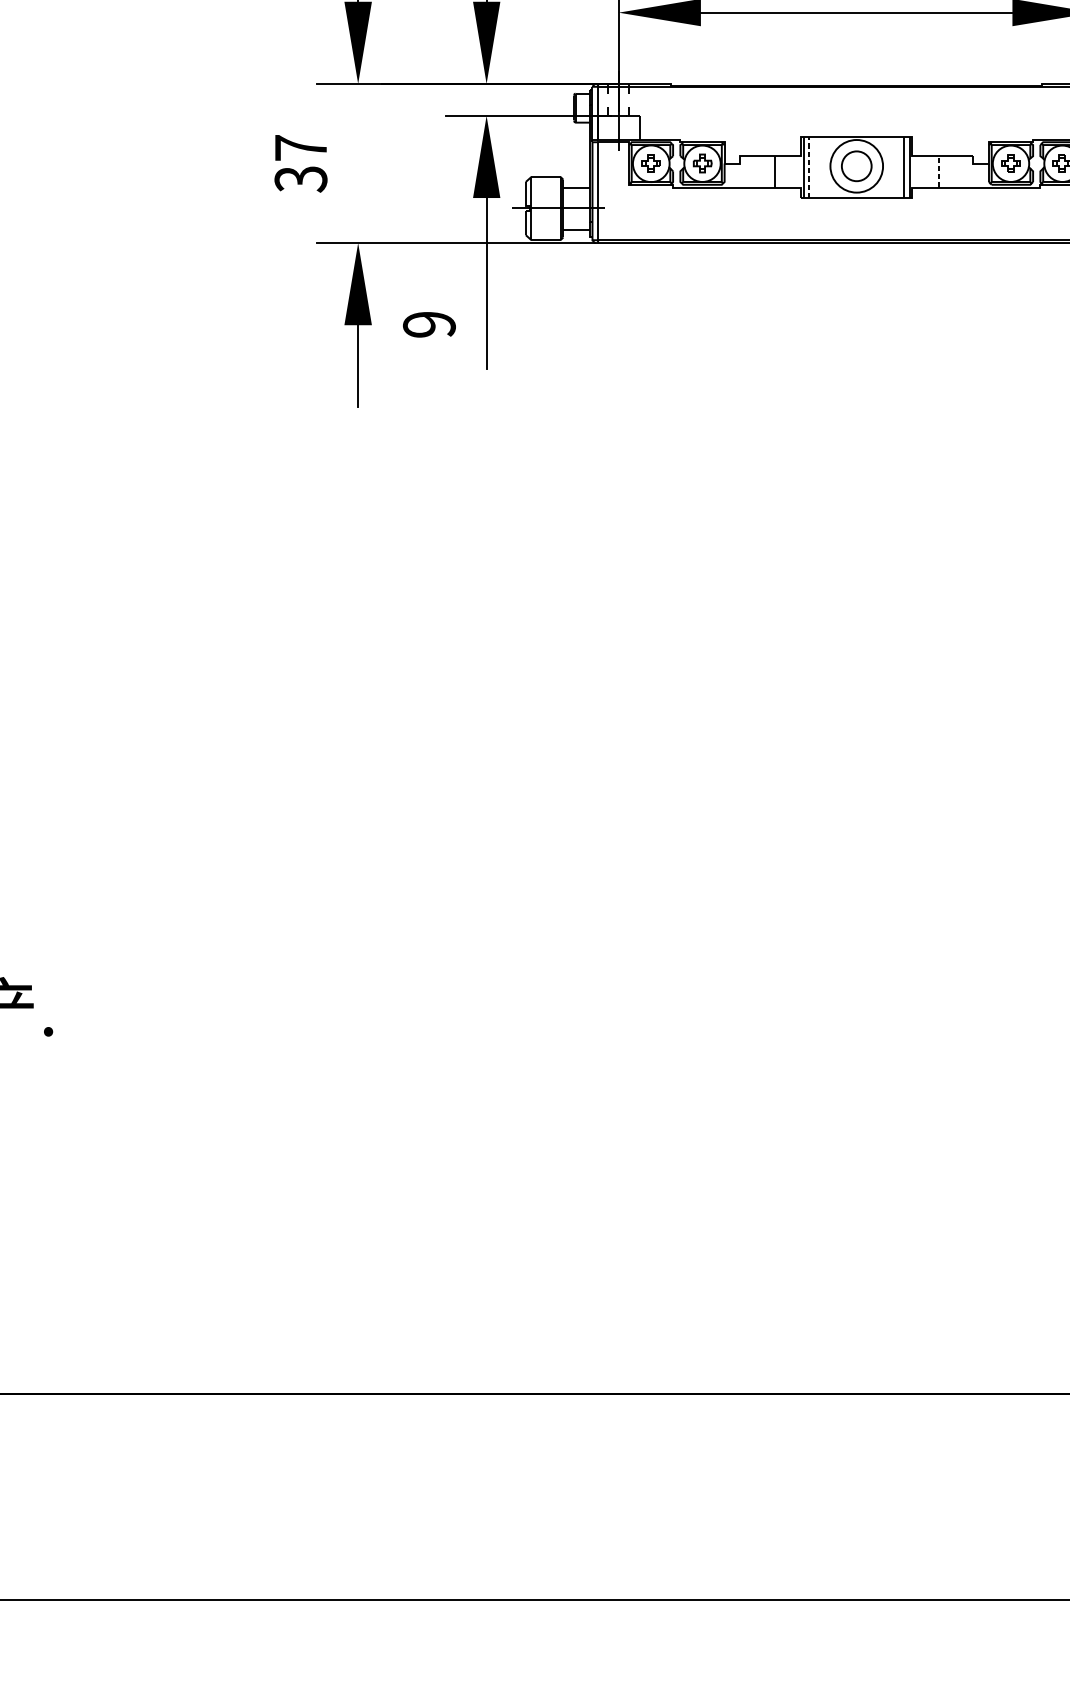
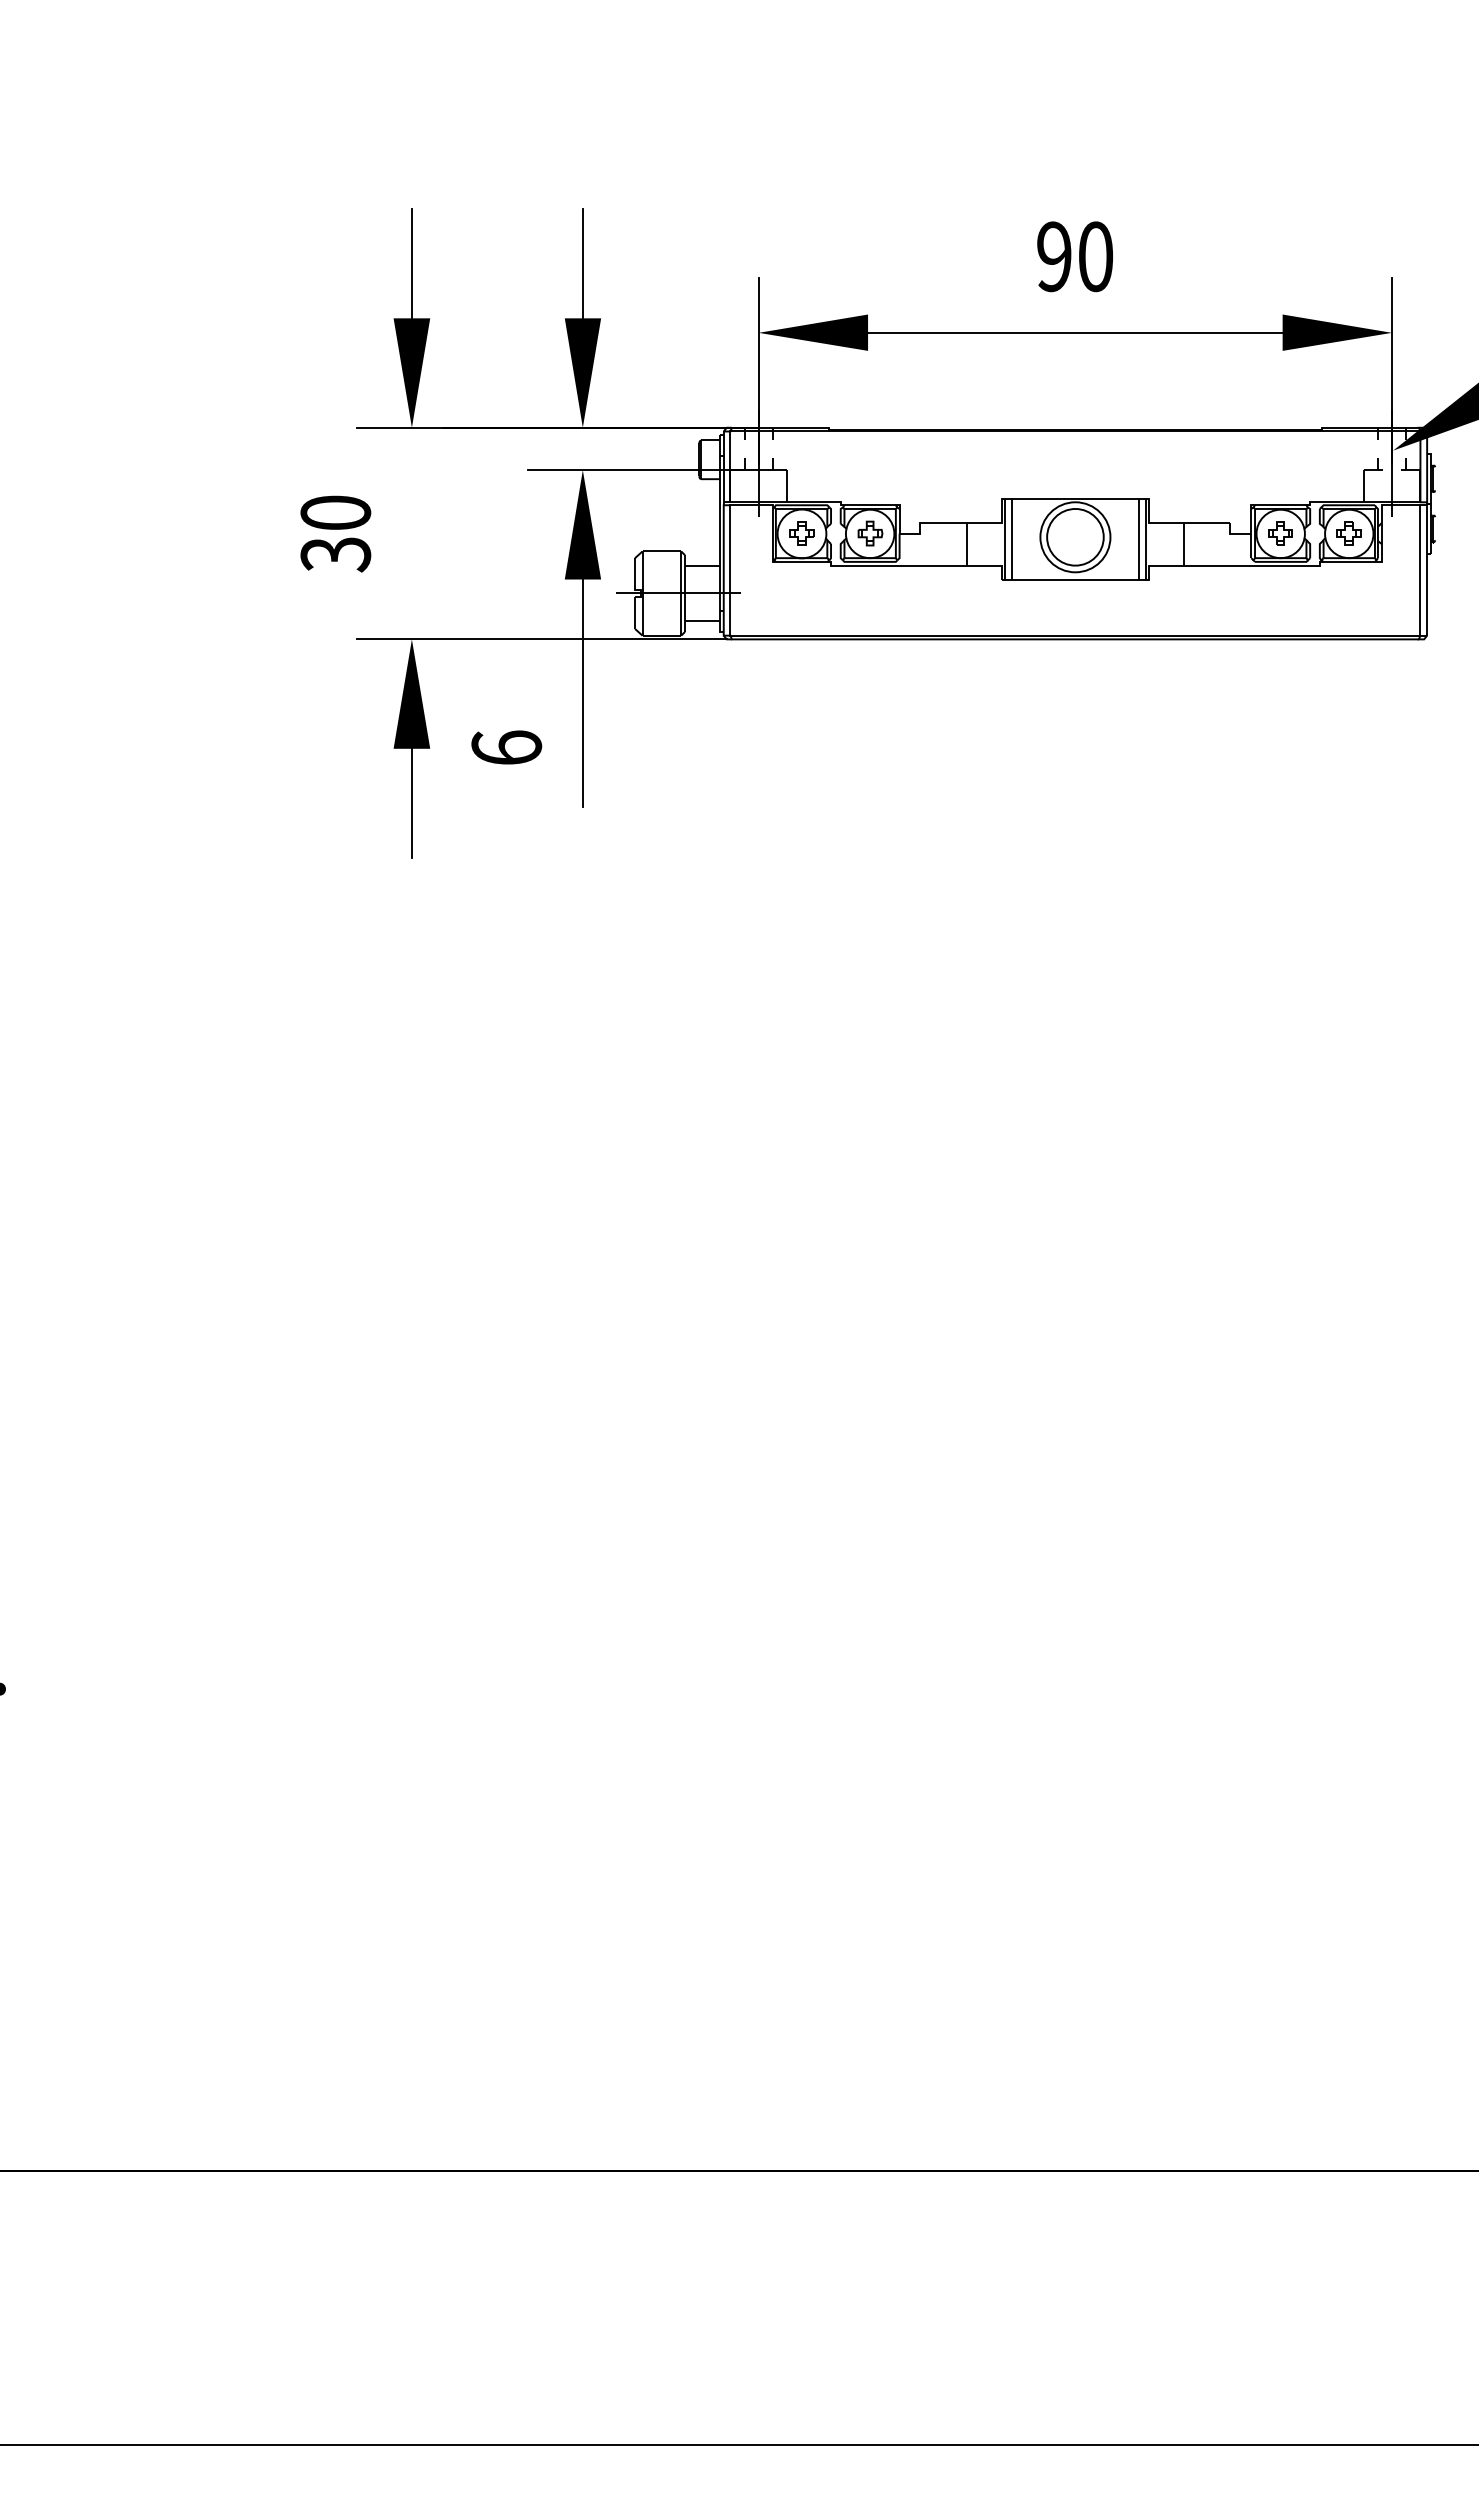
text: (300, 147) -> (335, 512), 37 -> 30
circle: (856, 165) -> (1075, 536), size x1.43
line: (809, 167) -> (1012, 539), dashed -> solid
line: (938, 170) -> (1184, 543), dashed -> solid
text: (429, 324) -> (506, 747), 9 -> 6

